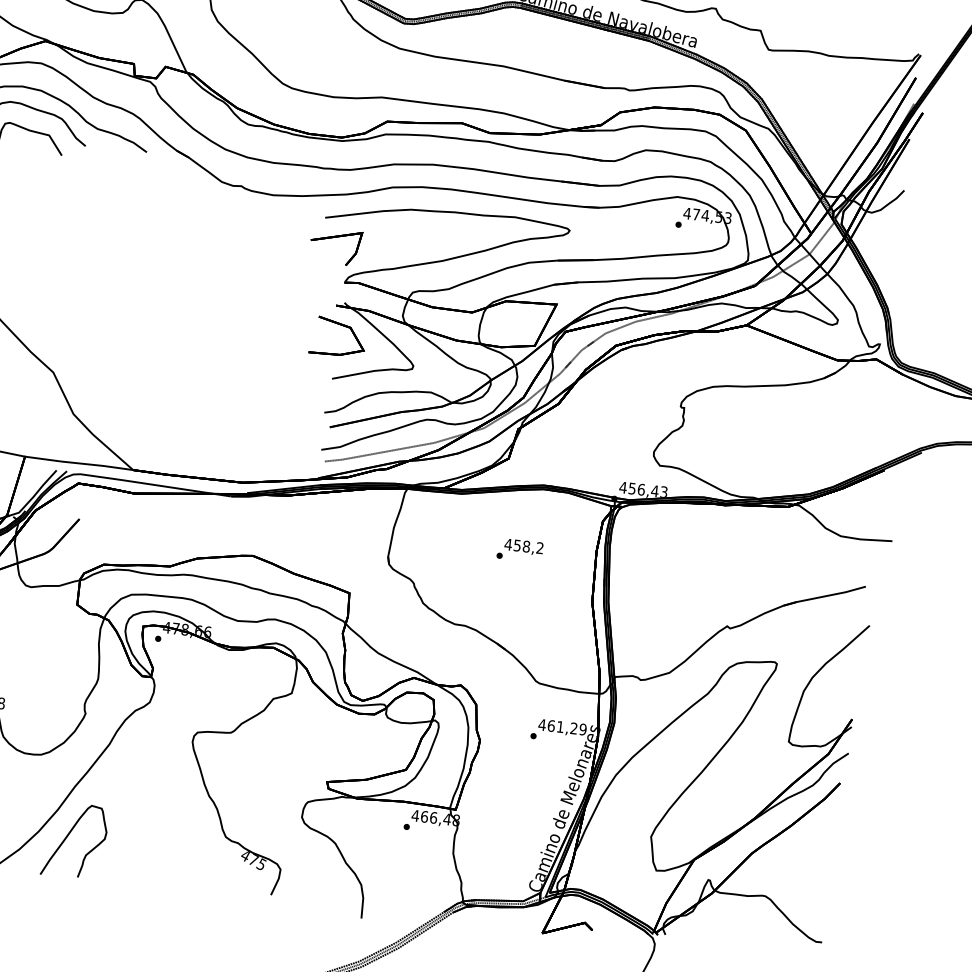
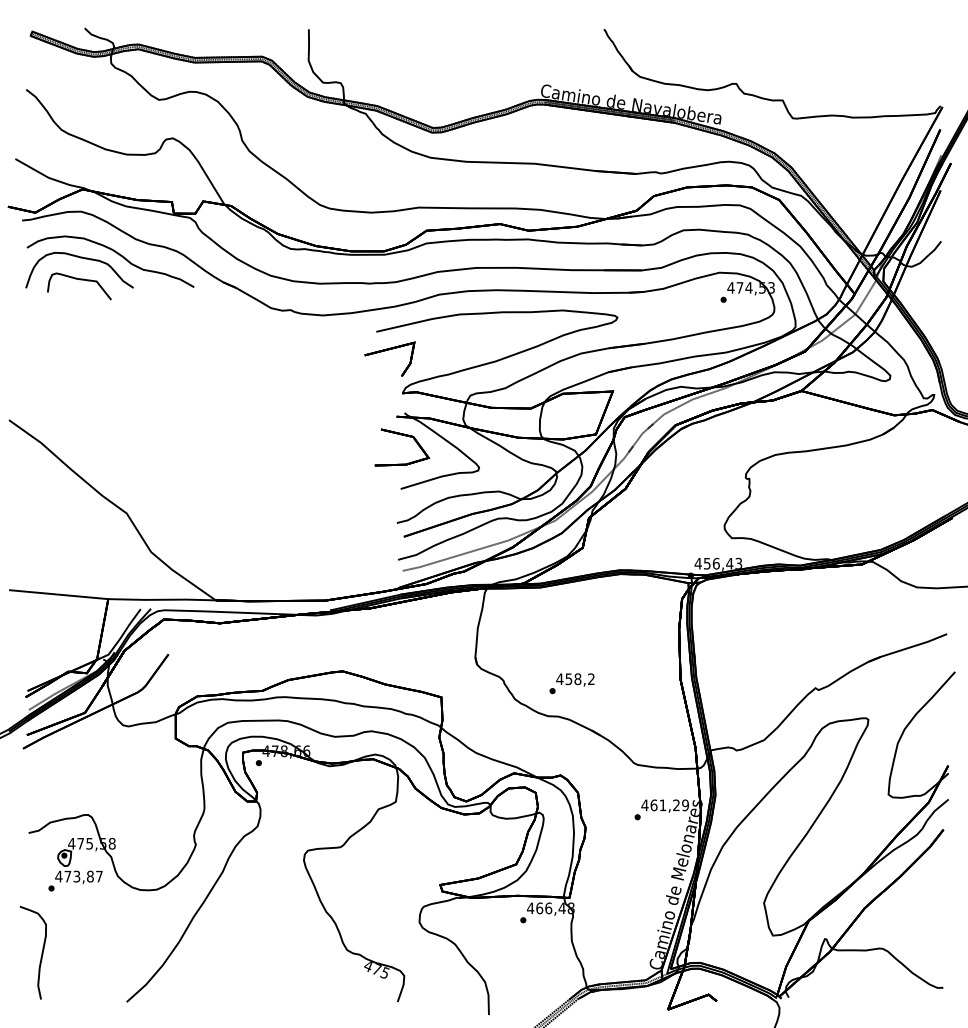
text: (519, 550) -> (571, 683), moved
curve: (69, 835) -> (193, 965), removed

